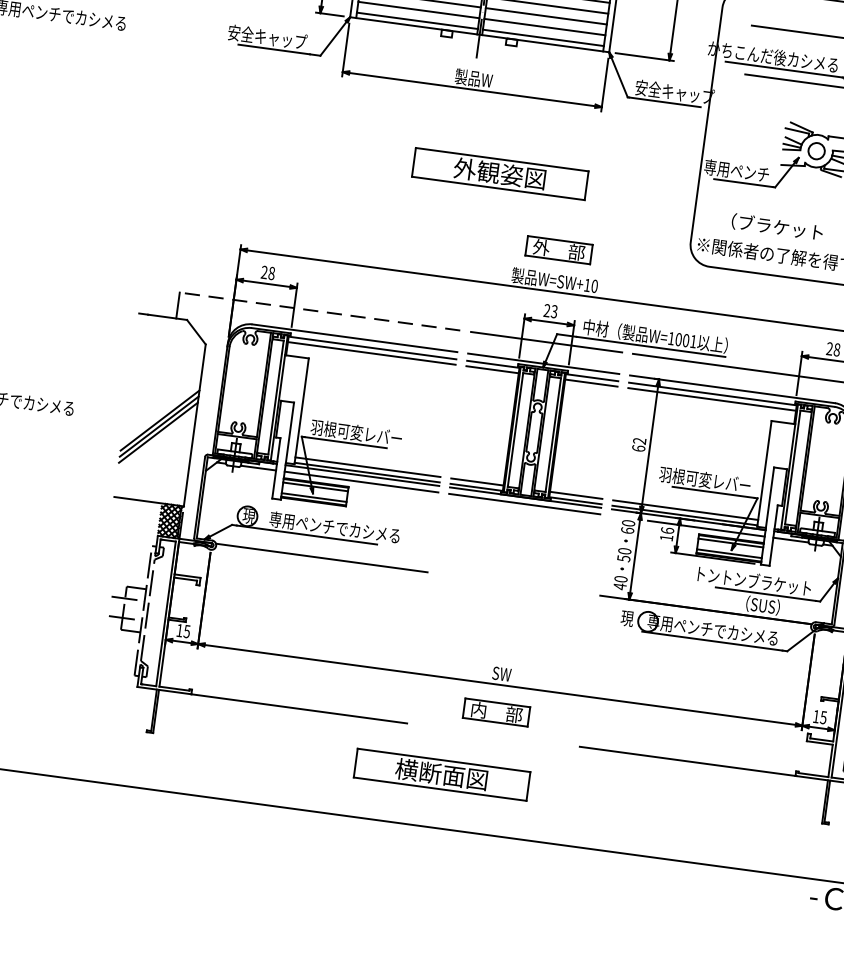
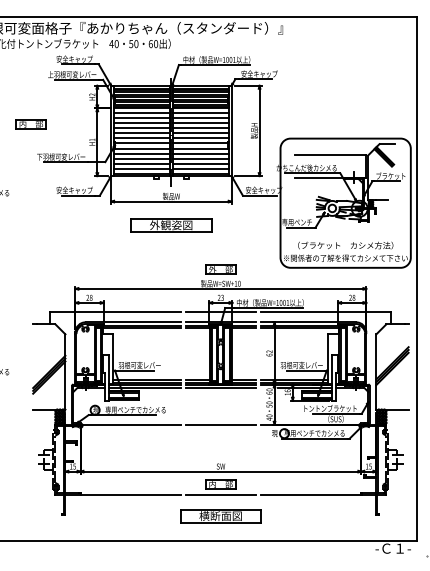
part: (500, 174) -> (171, 225), moved
line: (319, 311) -> (115, 312), dashed -> solid
line: (513, 583) -> (220, 424), added
line: (492, 734) -> (220, 494), added
part: (441, 775) -> (220, 516), moved

